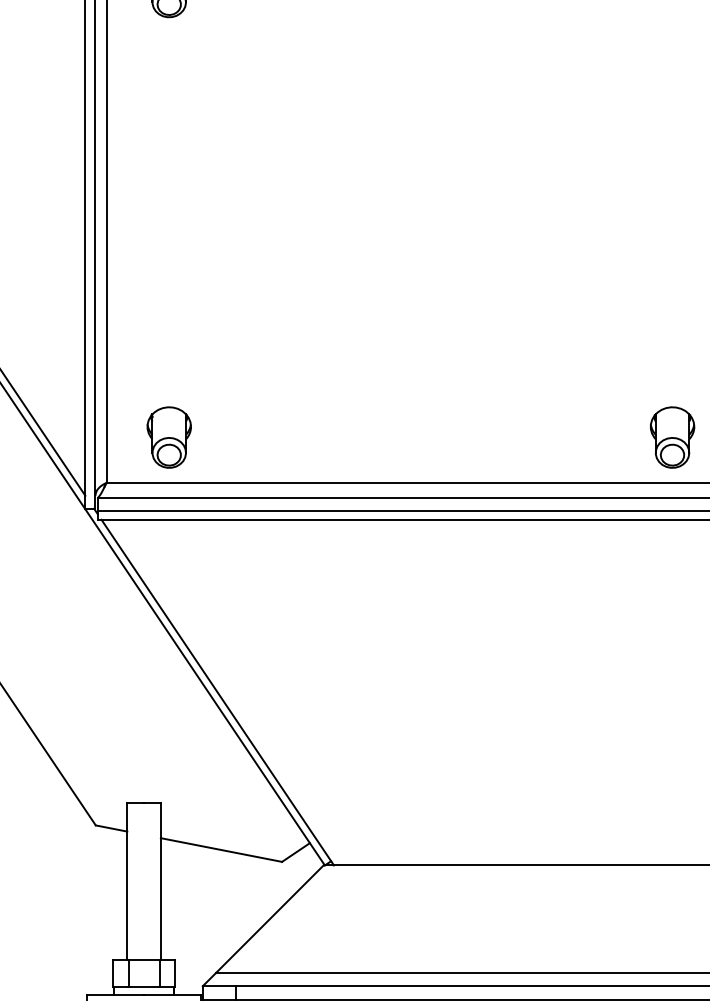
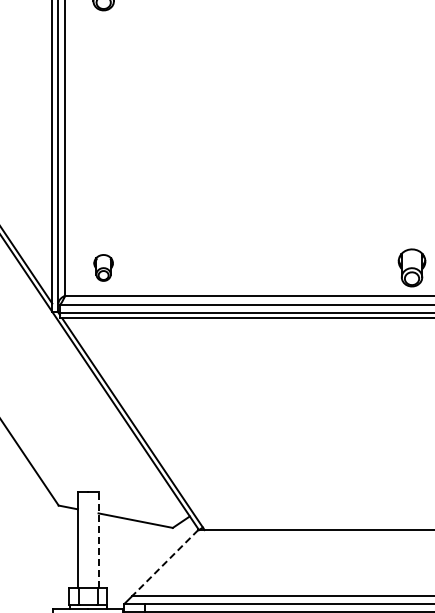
part: (168, 436) -> (103, 267), size x0.7
line: (160, 880) -> (98, 539), solid -> dashed
line: (270, 918) -> (165, 562), solid -> dashed

